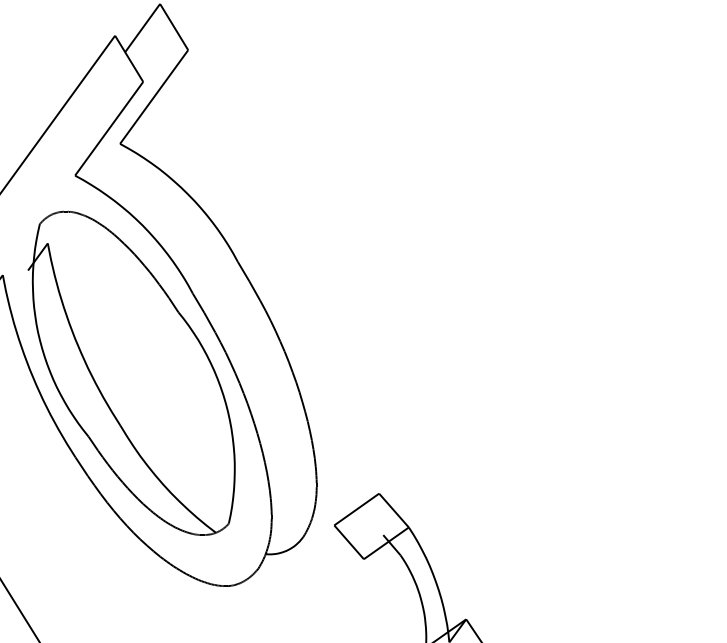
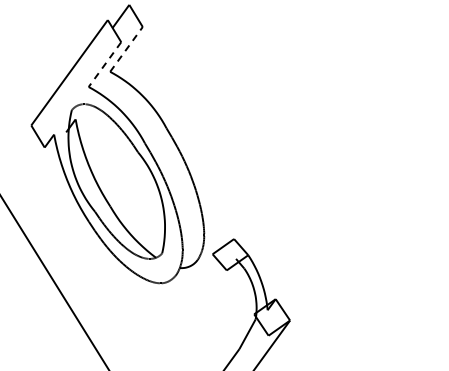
line: (154, 97) -> (126, 49), solid -> dashed
line: (108, 128) -> (104, 64), solid -> dashed

